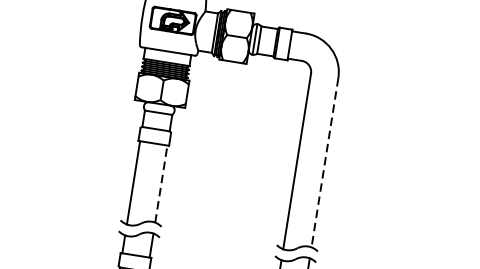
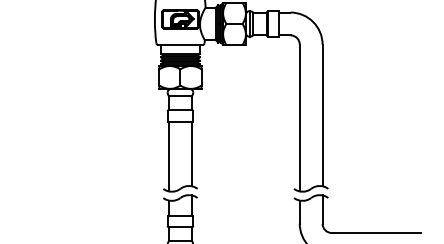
line: (324, 162) -> (322, 115), dashed -> solid
line: (160, 183) -> (191, 153), dashed -> solid

